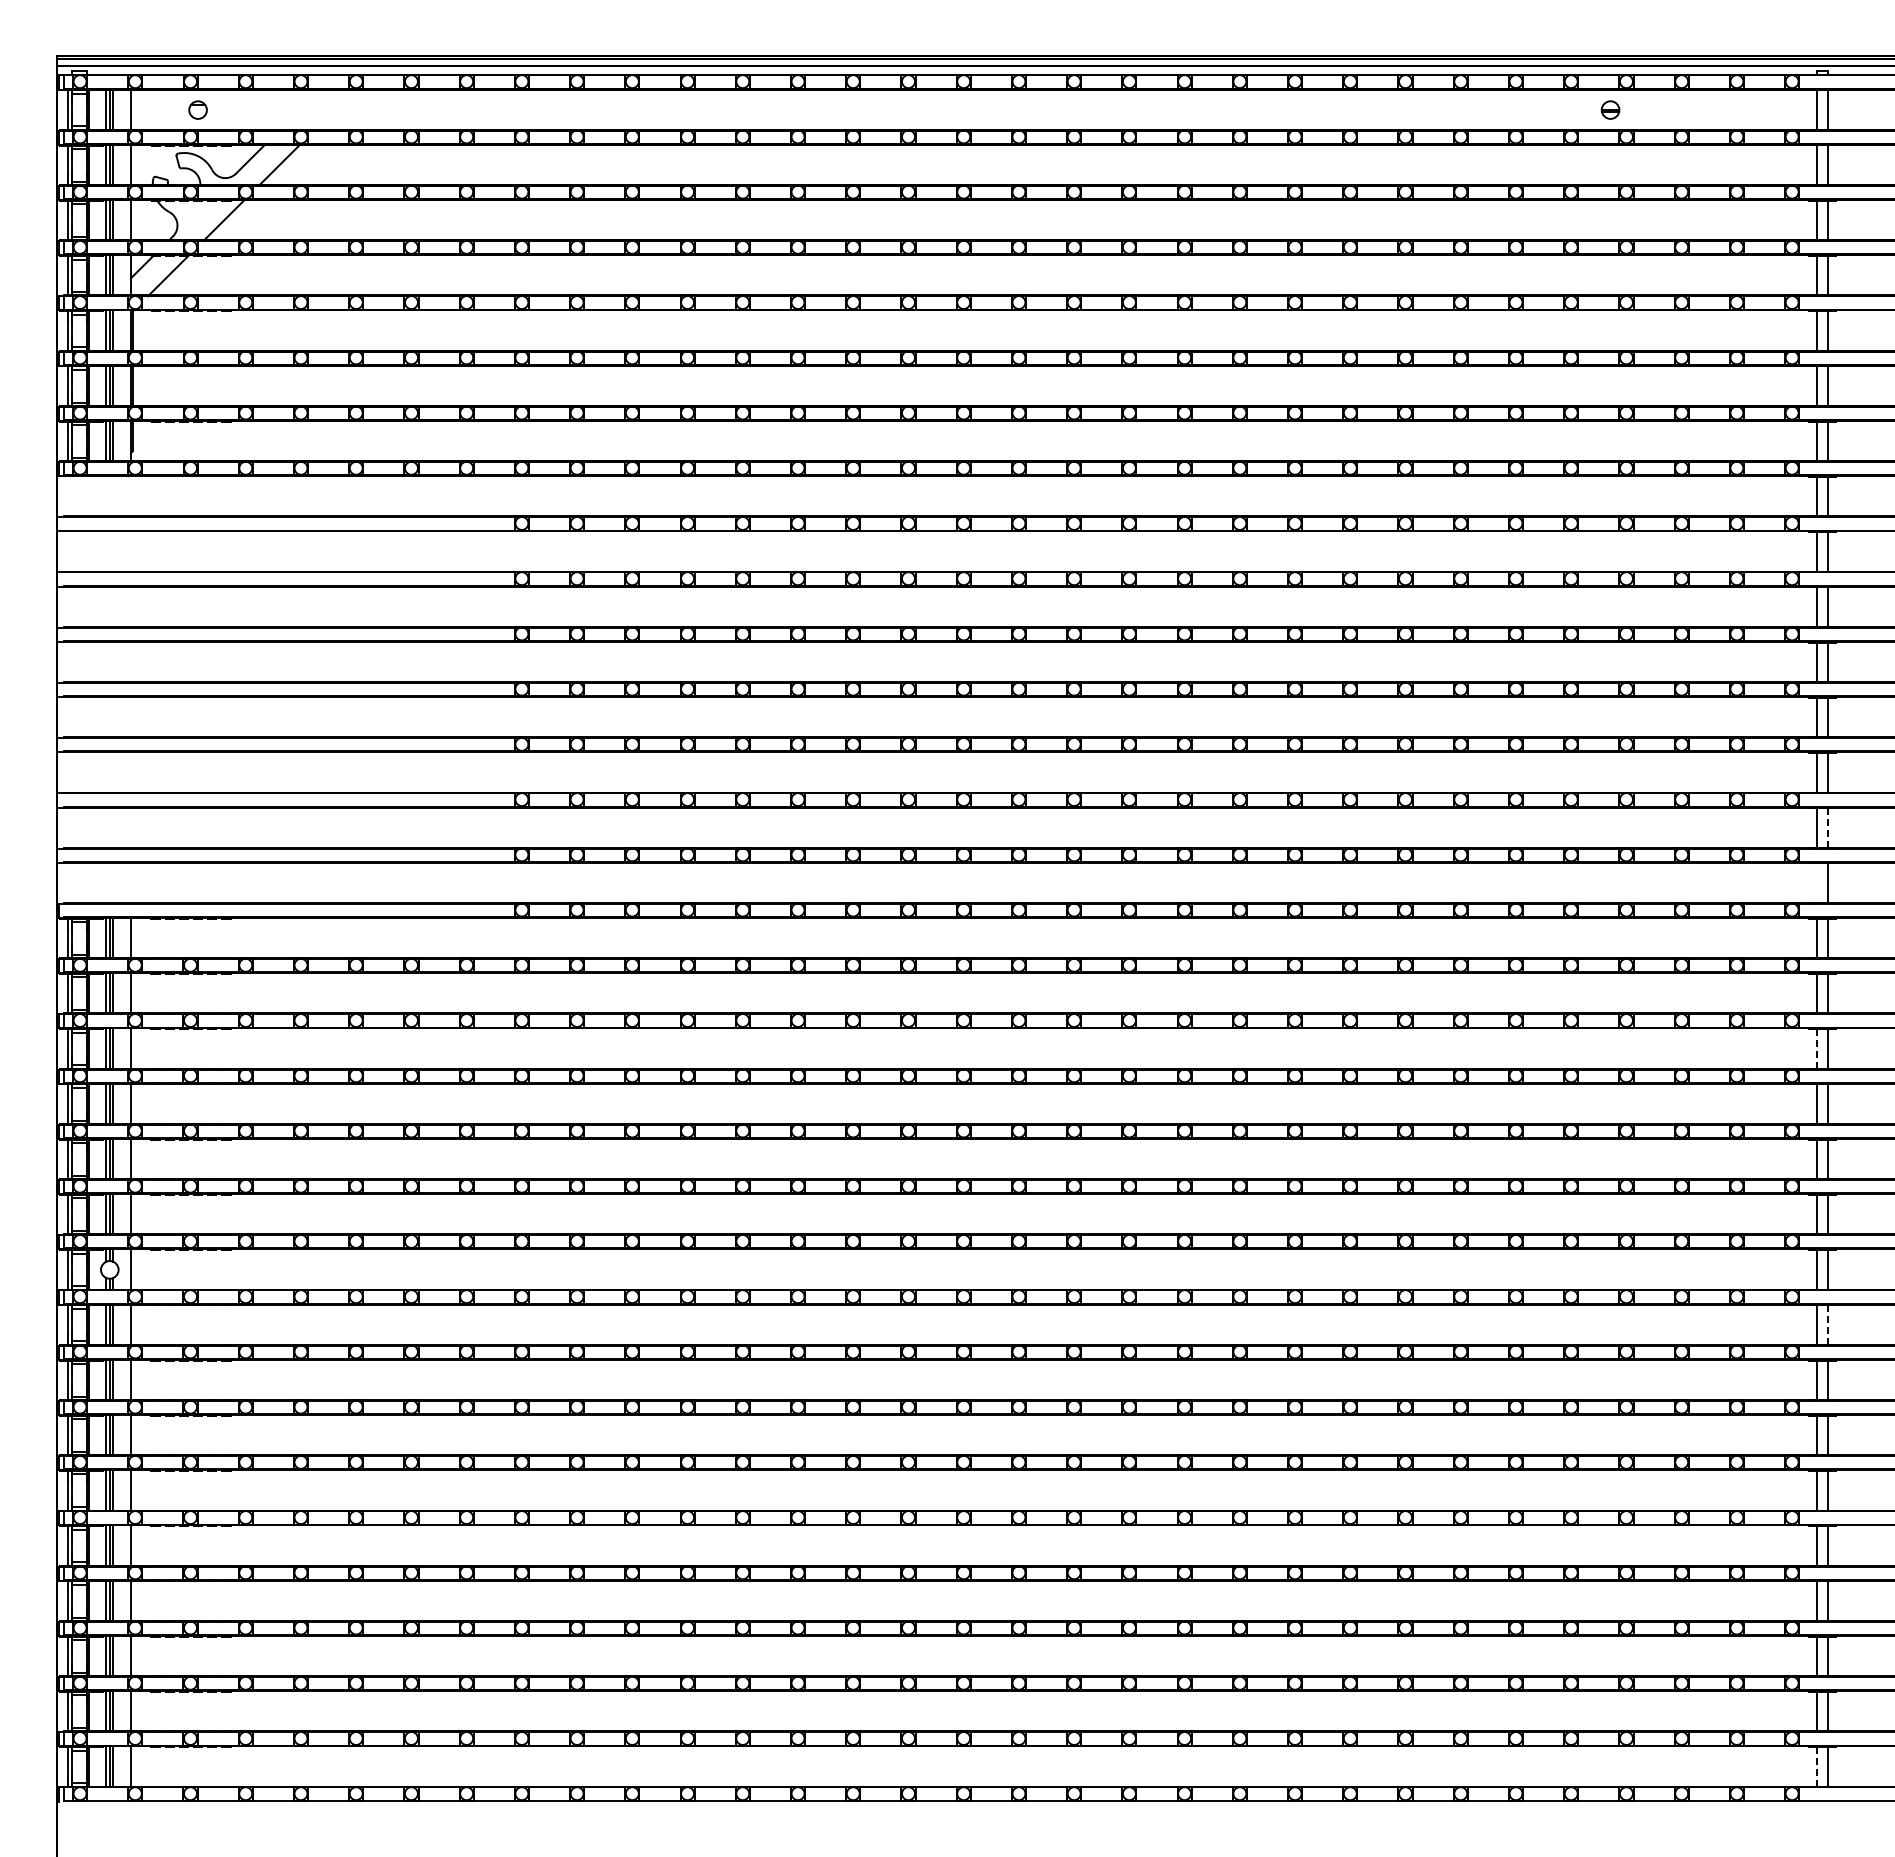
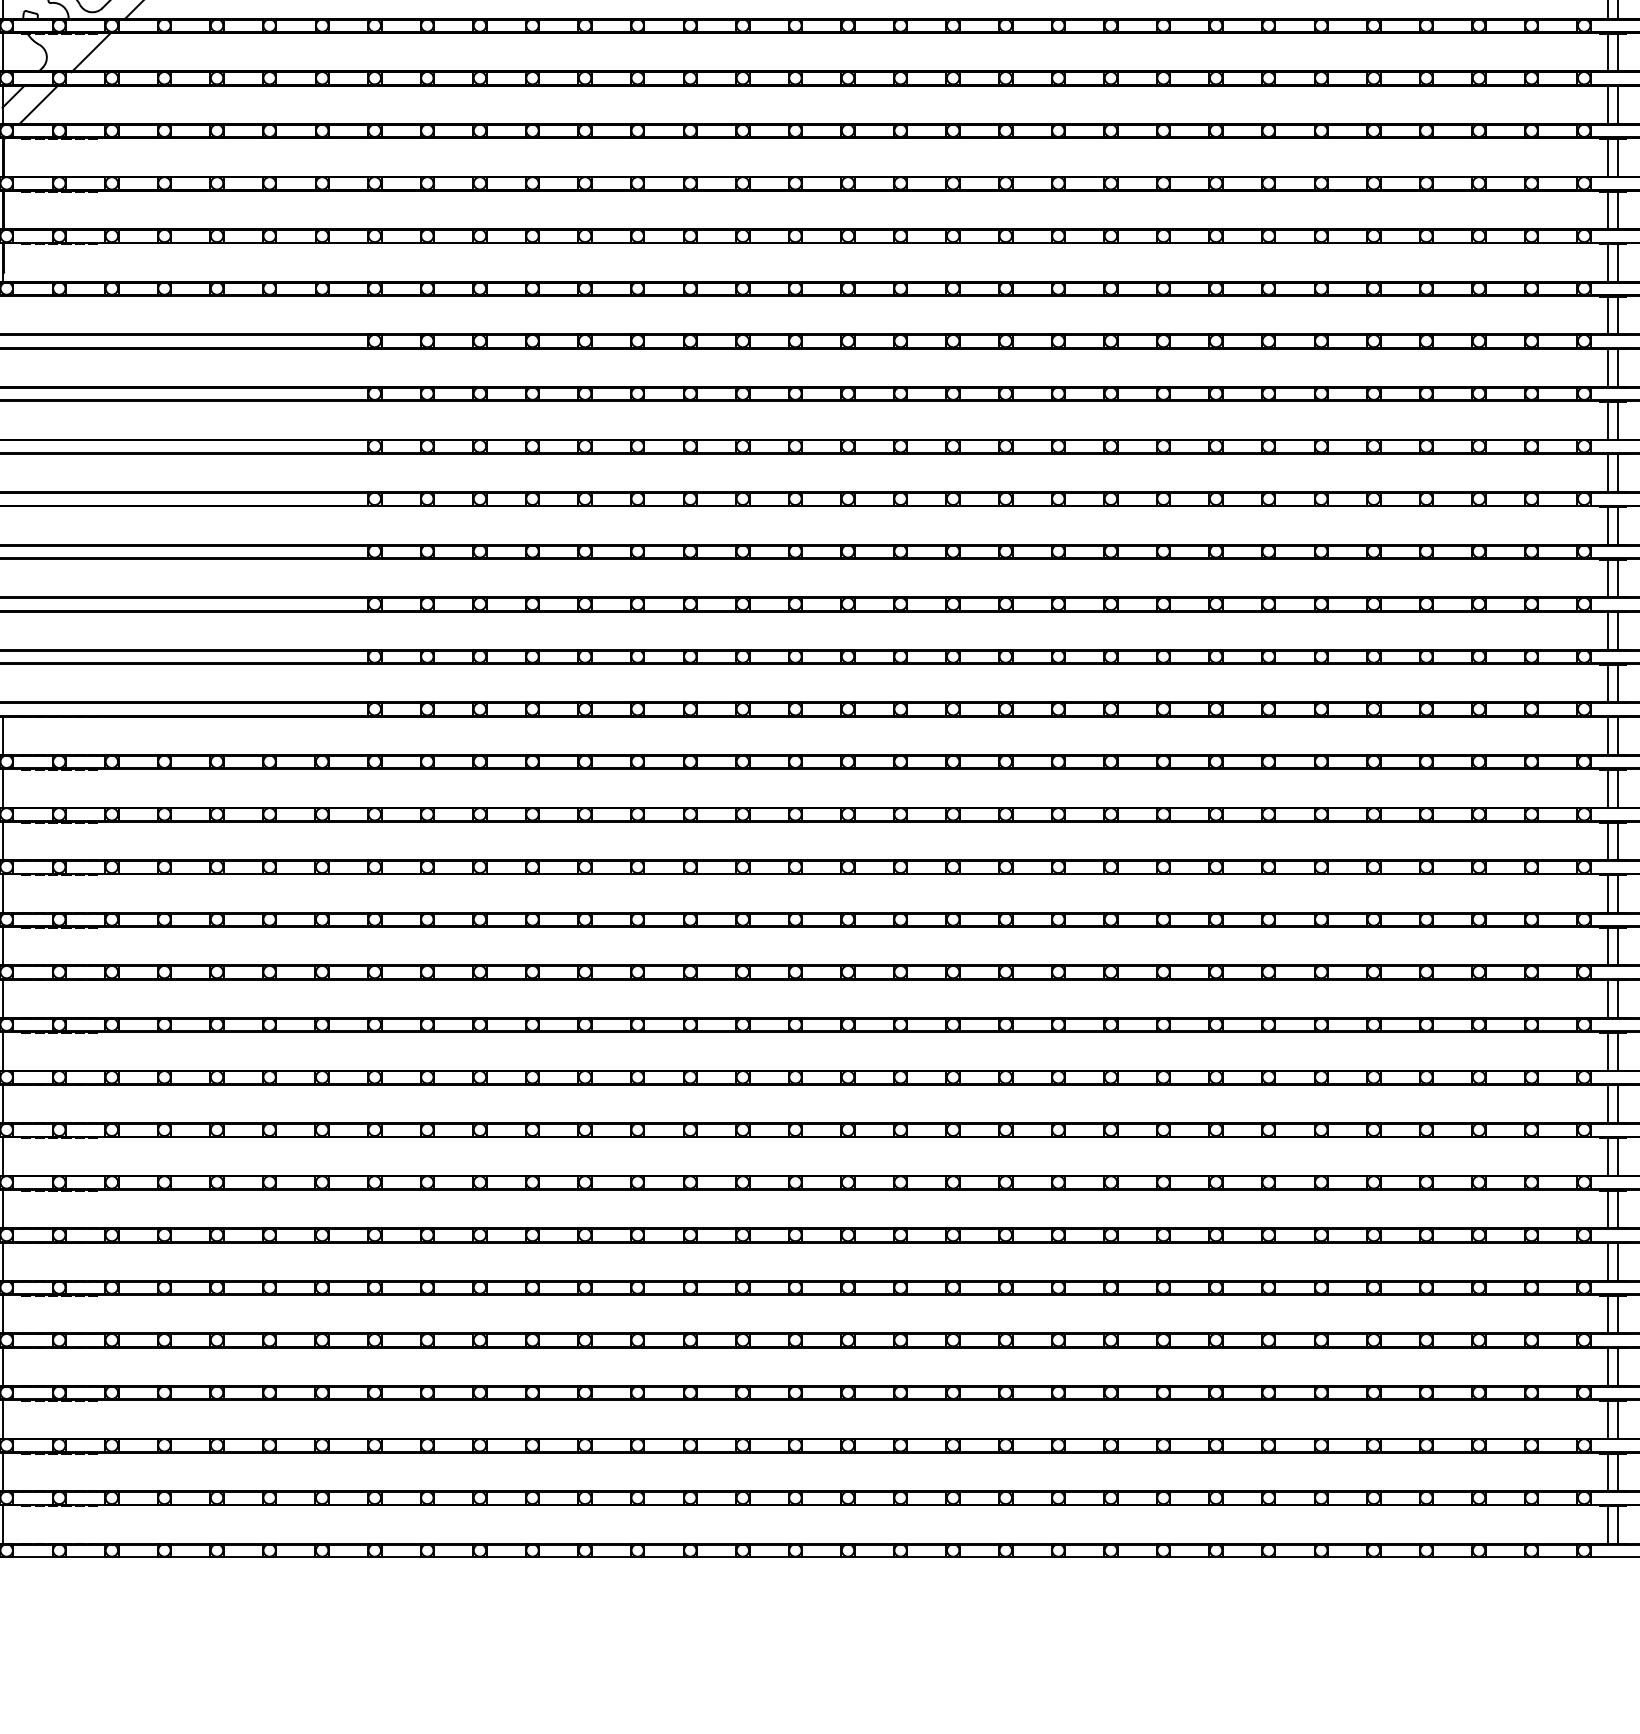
line: (1827, 828) -> (1617, 631), dashed -> solid
line: (1817, 883) -> (1608, 683), added
line: (1817, 1048) -> (1608, 840), dashed -> solid
line: (1827, 1325) -> (1617, 1104), dashed -> solid
line: (1817, 1766) -> (1608, 1524), dashed -> solid

